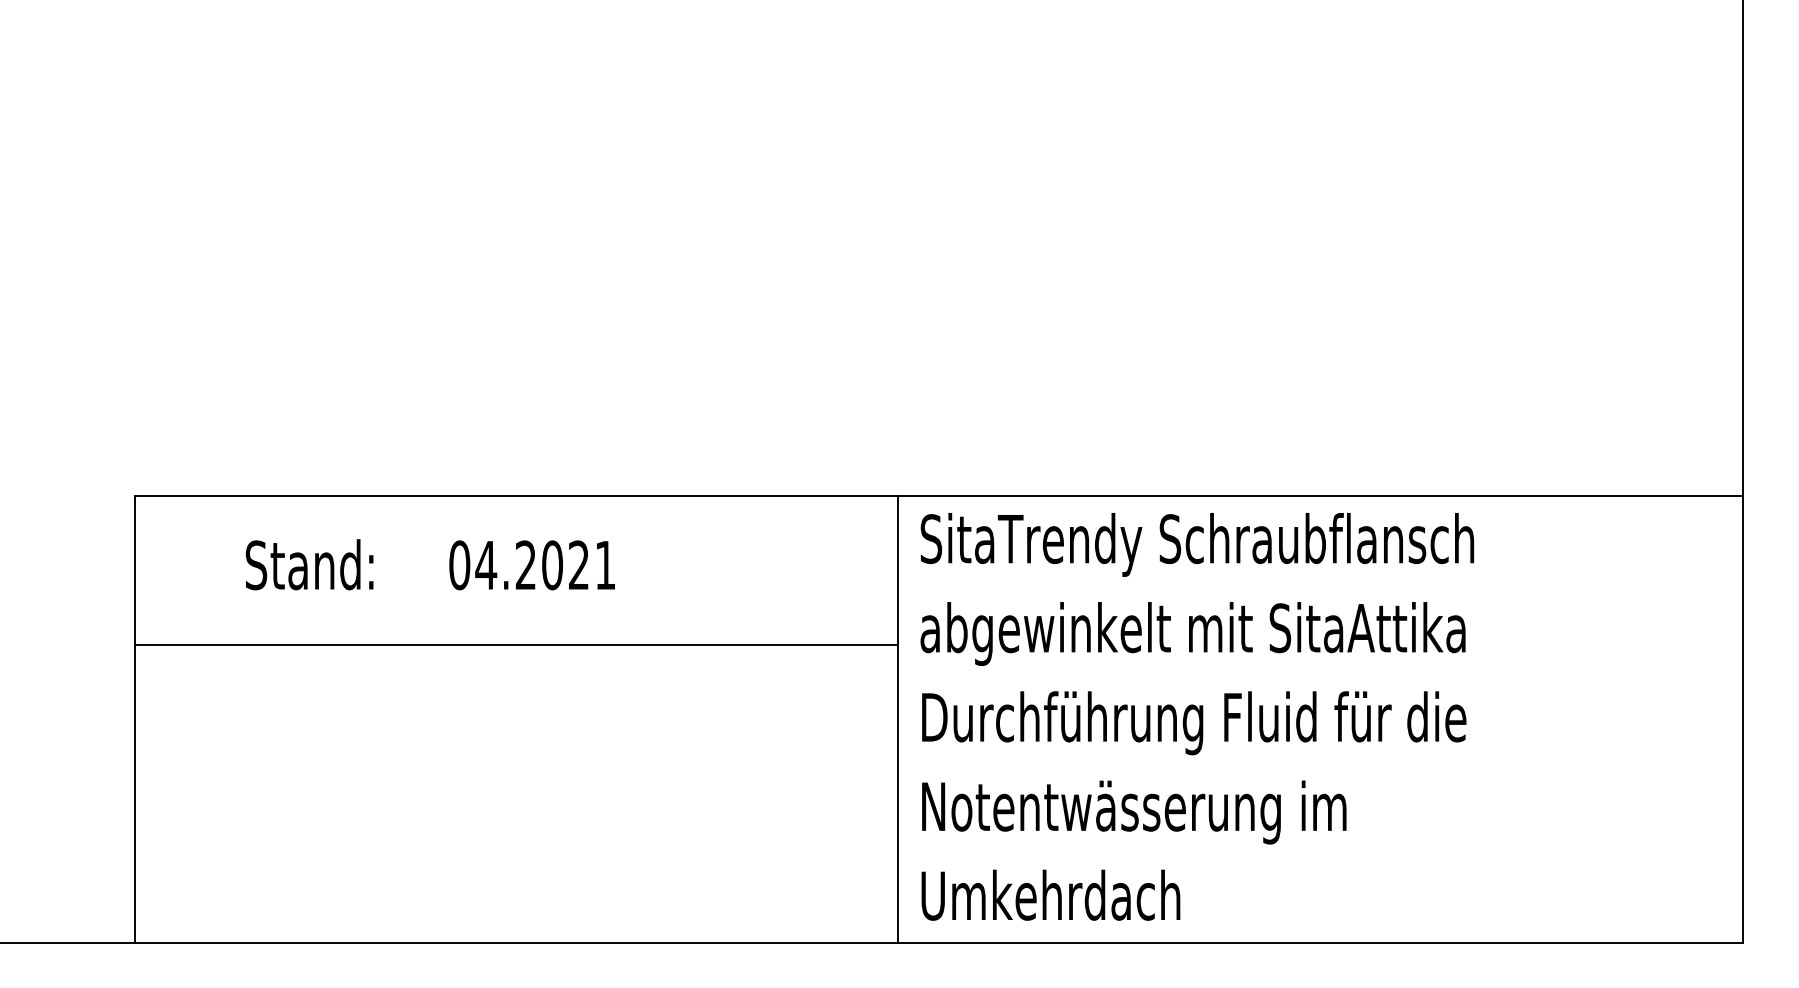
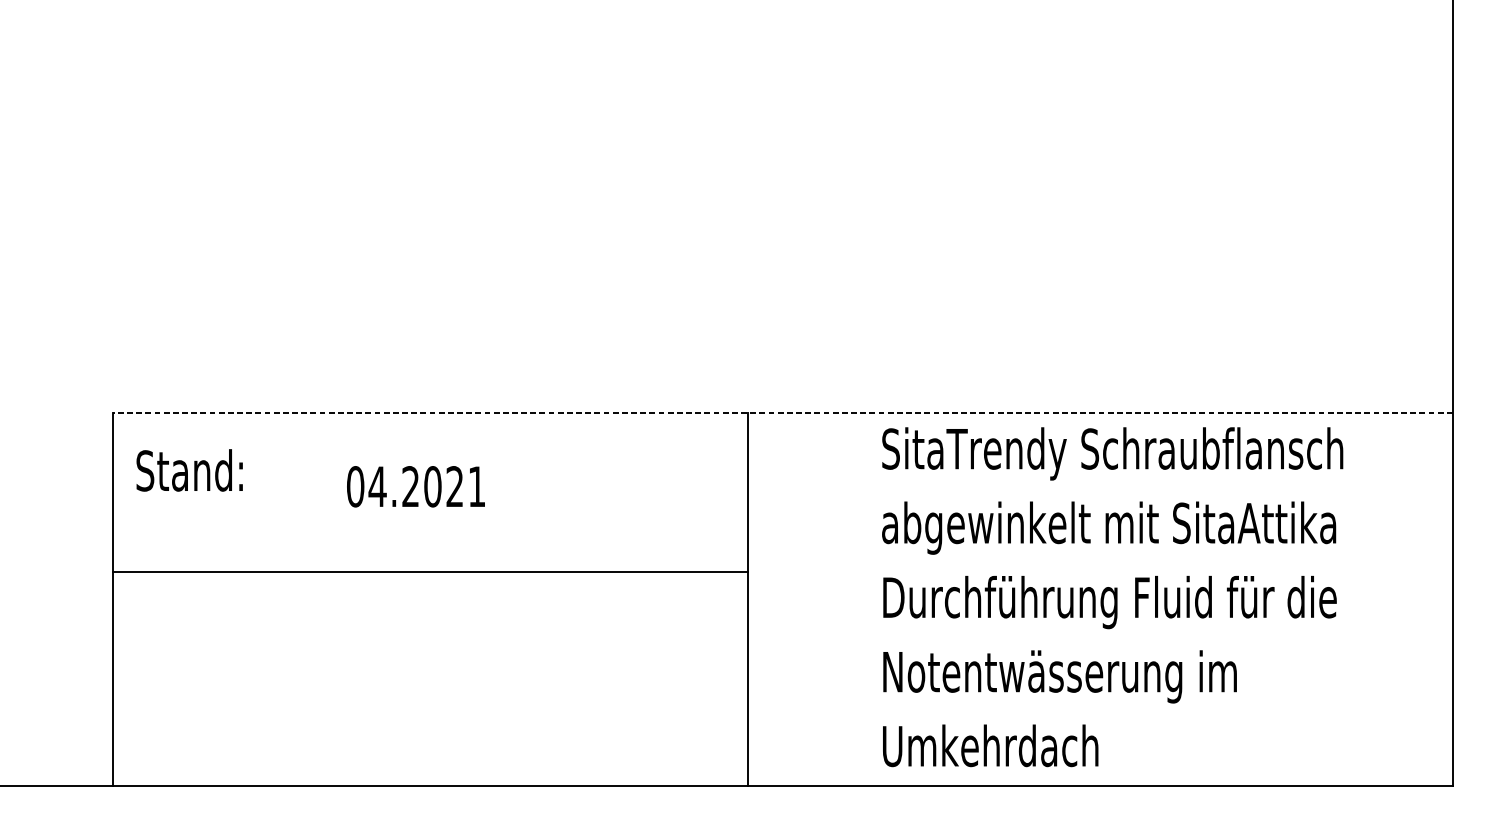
line: (938, 495) -> (781, 412), solid -> dashed
text: (309, 564) -> (189, 470), moved
text: (531, 565) -> (415, 486), moved
line: (516, 644) -> (430, 571), moved
text: (1197, 716) -> (1112, 596), moved

